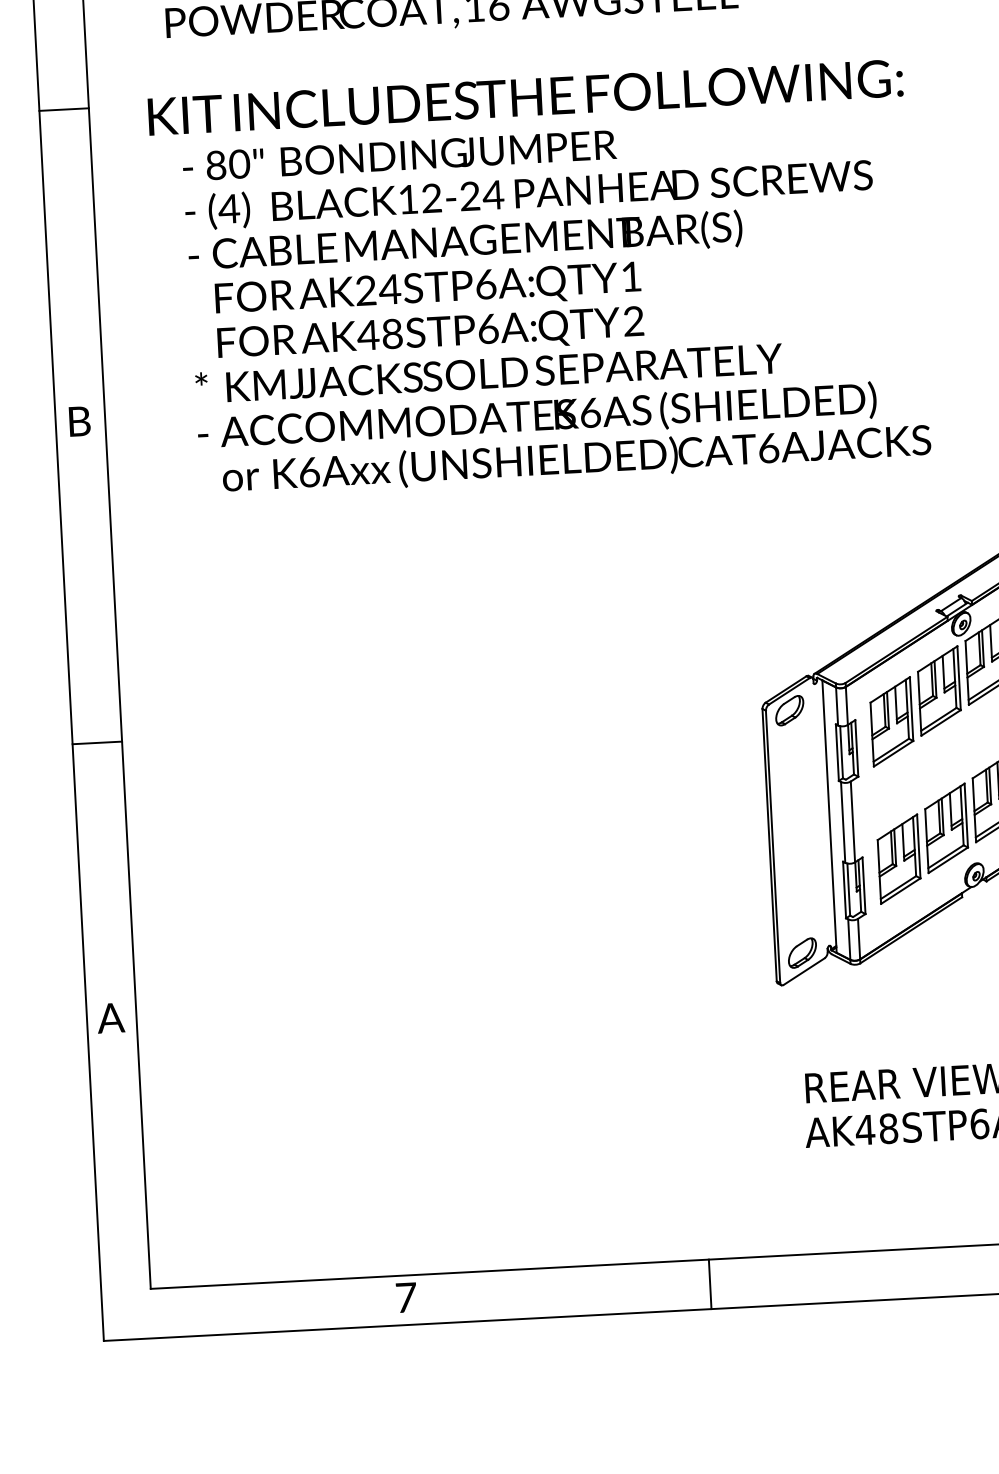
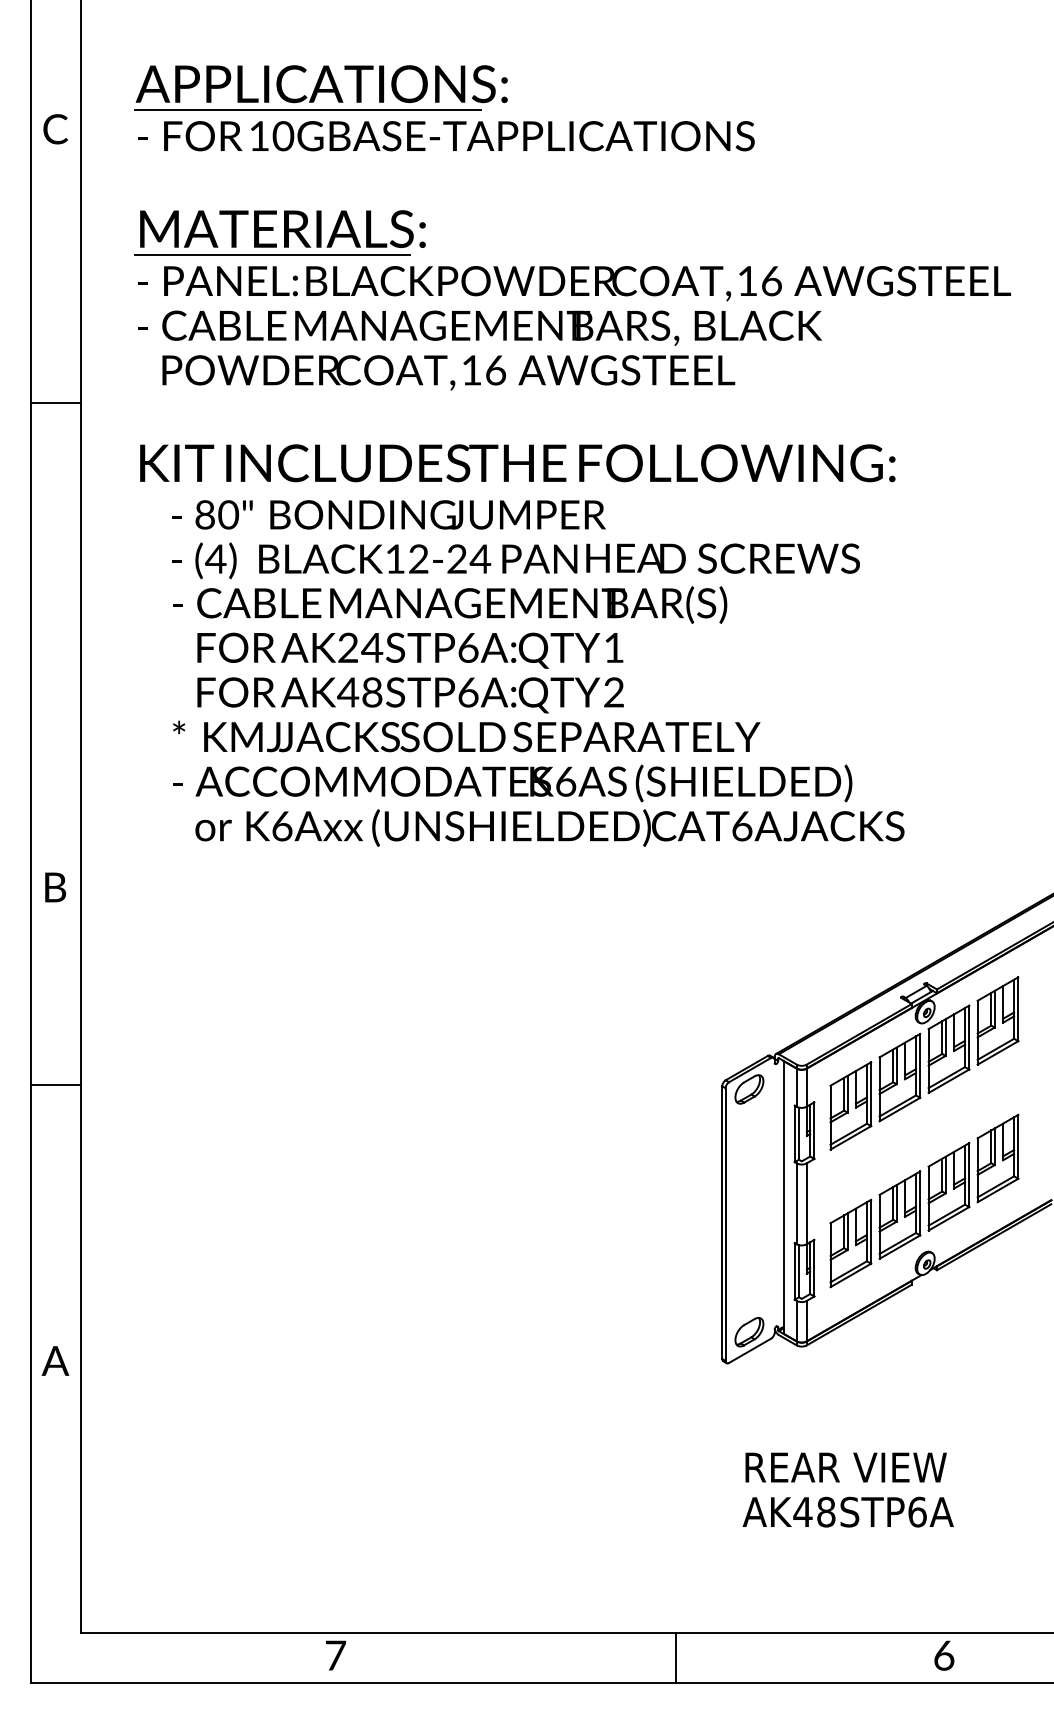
line: (64, 109) -> (56, 403), moved
text: (79, 421) -> (55, 887), moved
line: (709, 1283) -> (675, 1657), moved

